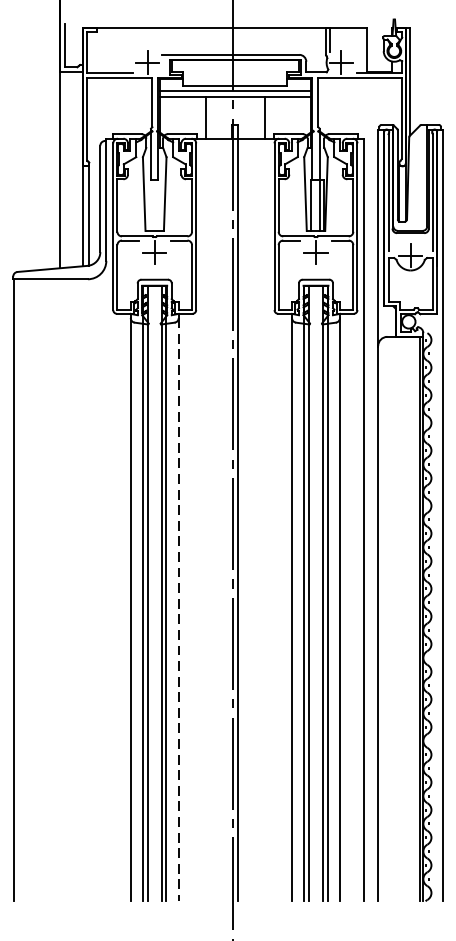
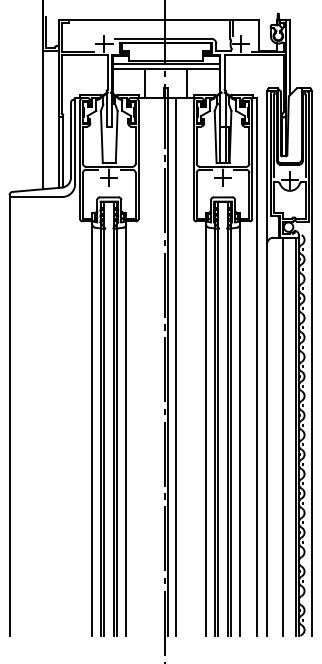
line: (248, 519) -> (175, 366), added
line: (179, 610) -> (126, 430), dashed -> solid
line: (400, 618) -> (282, 436), added

